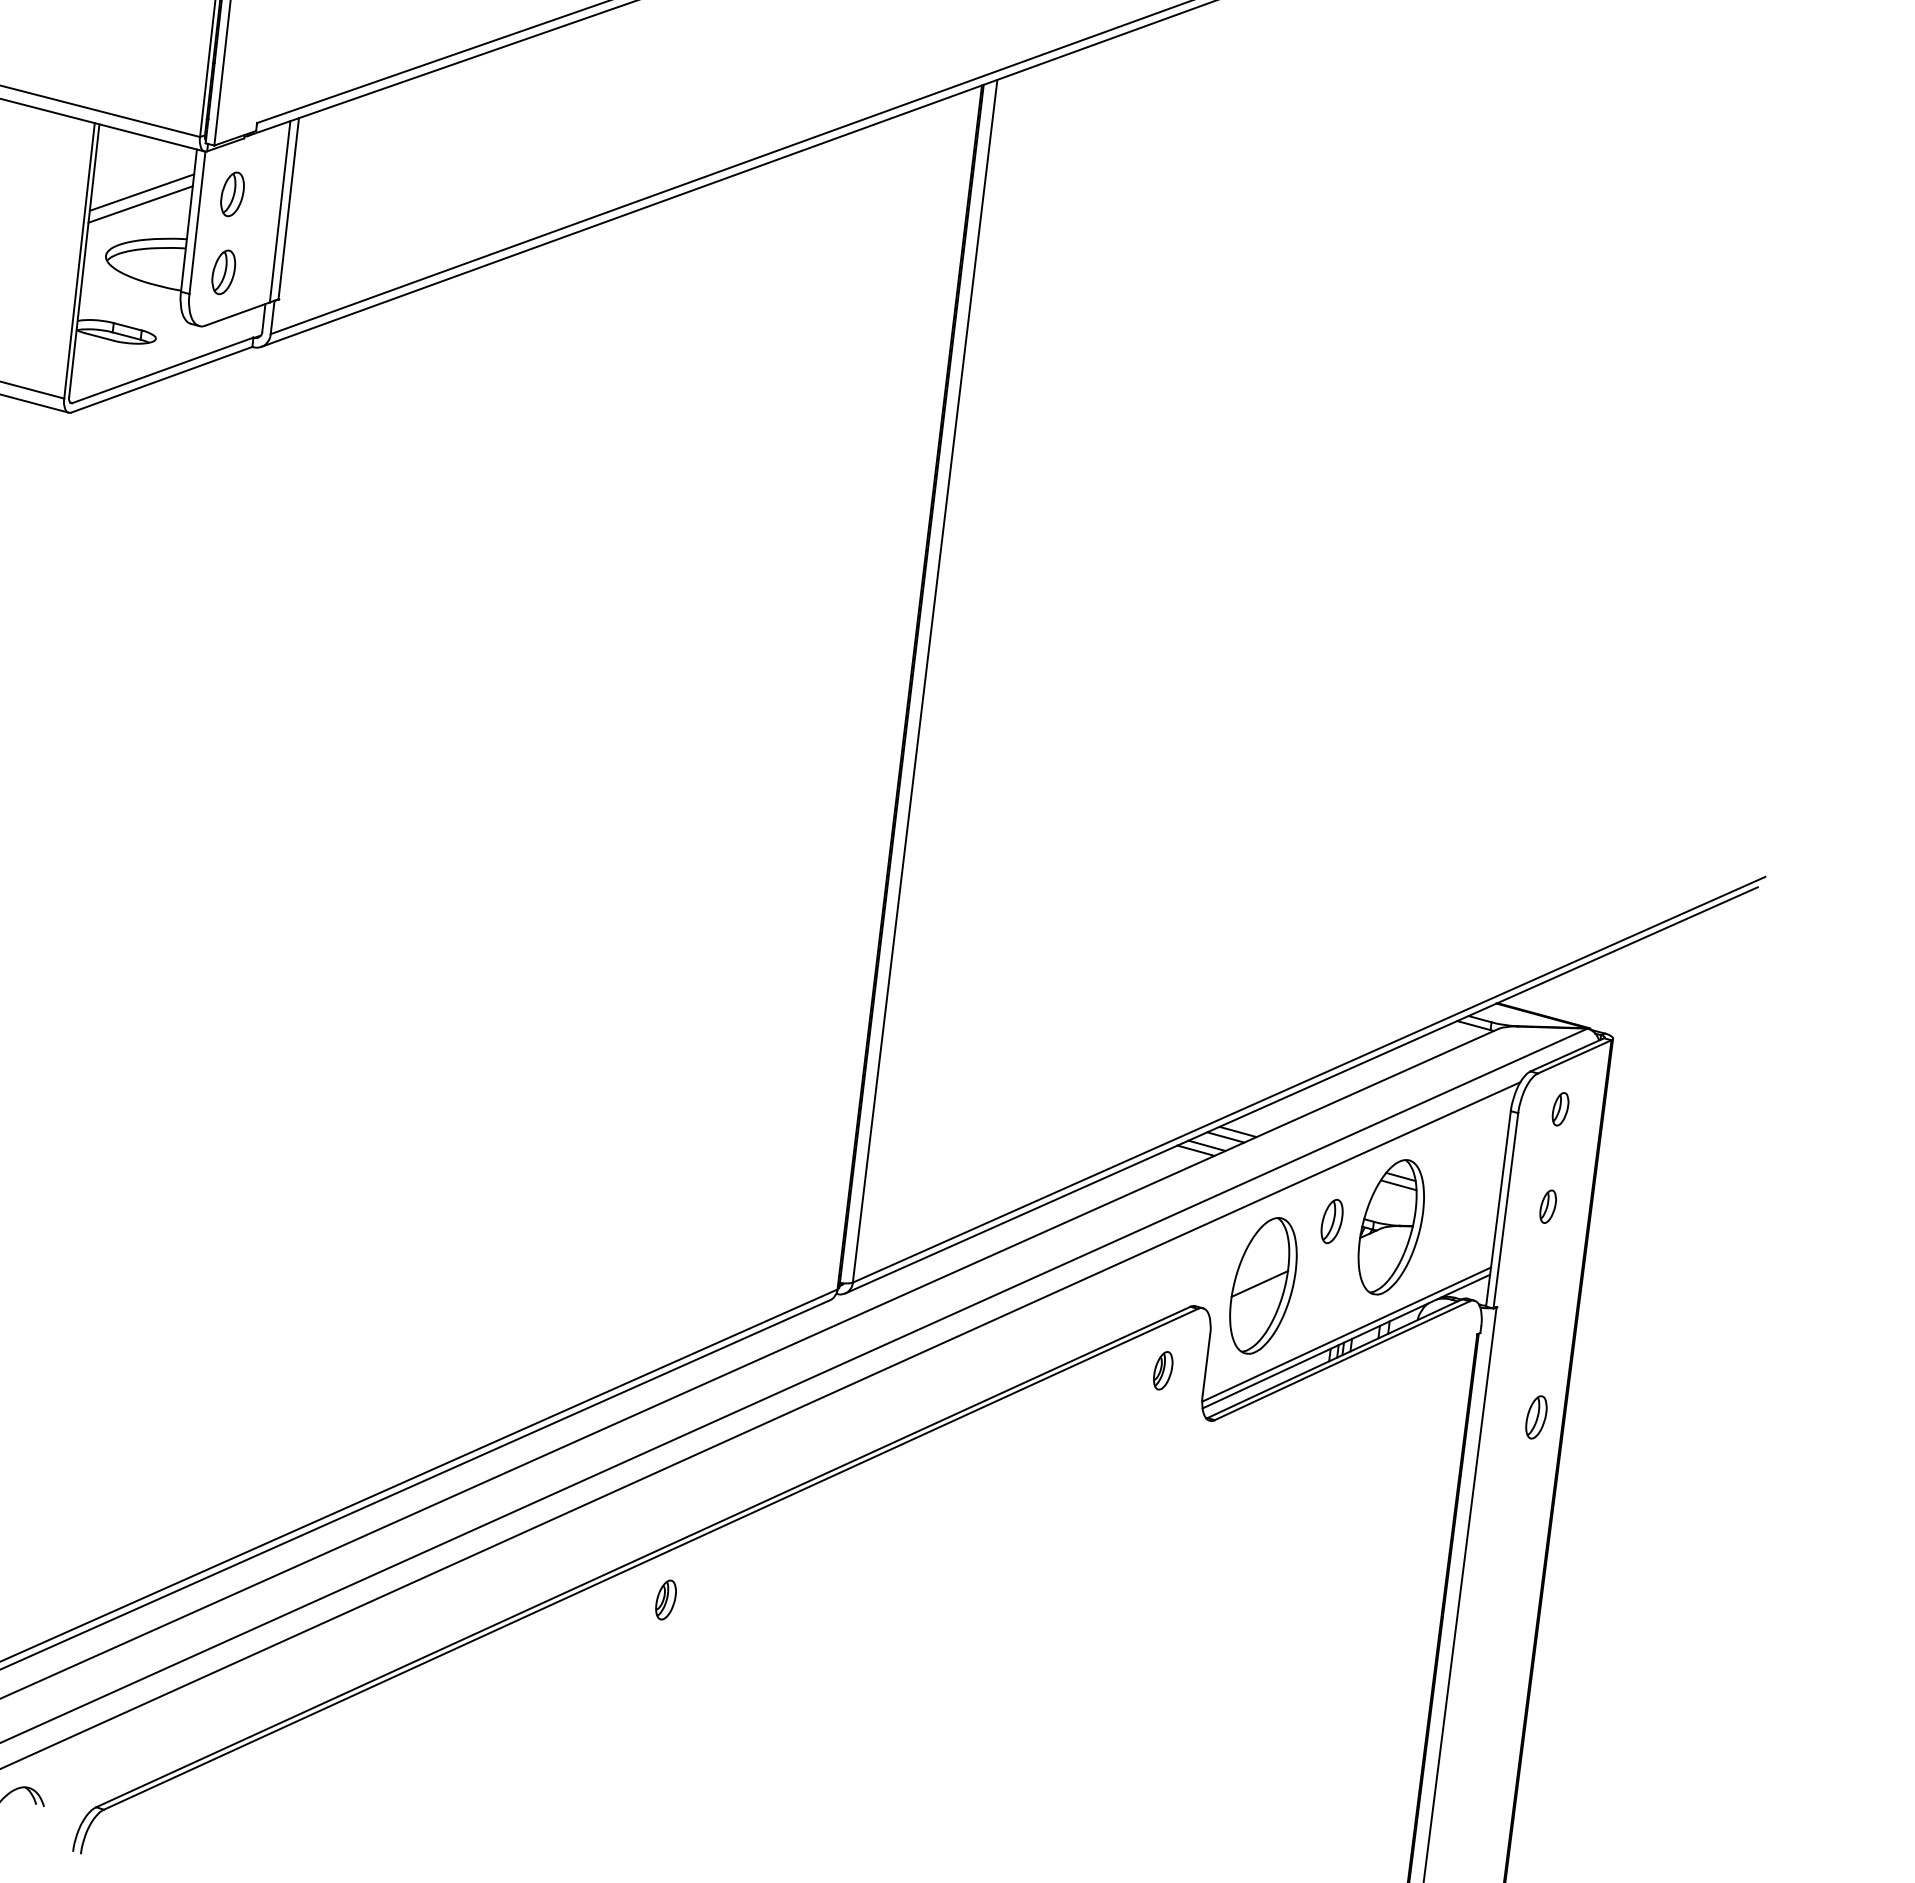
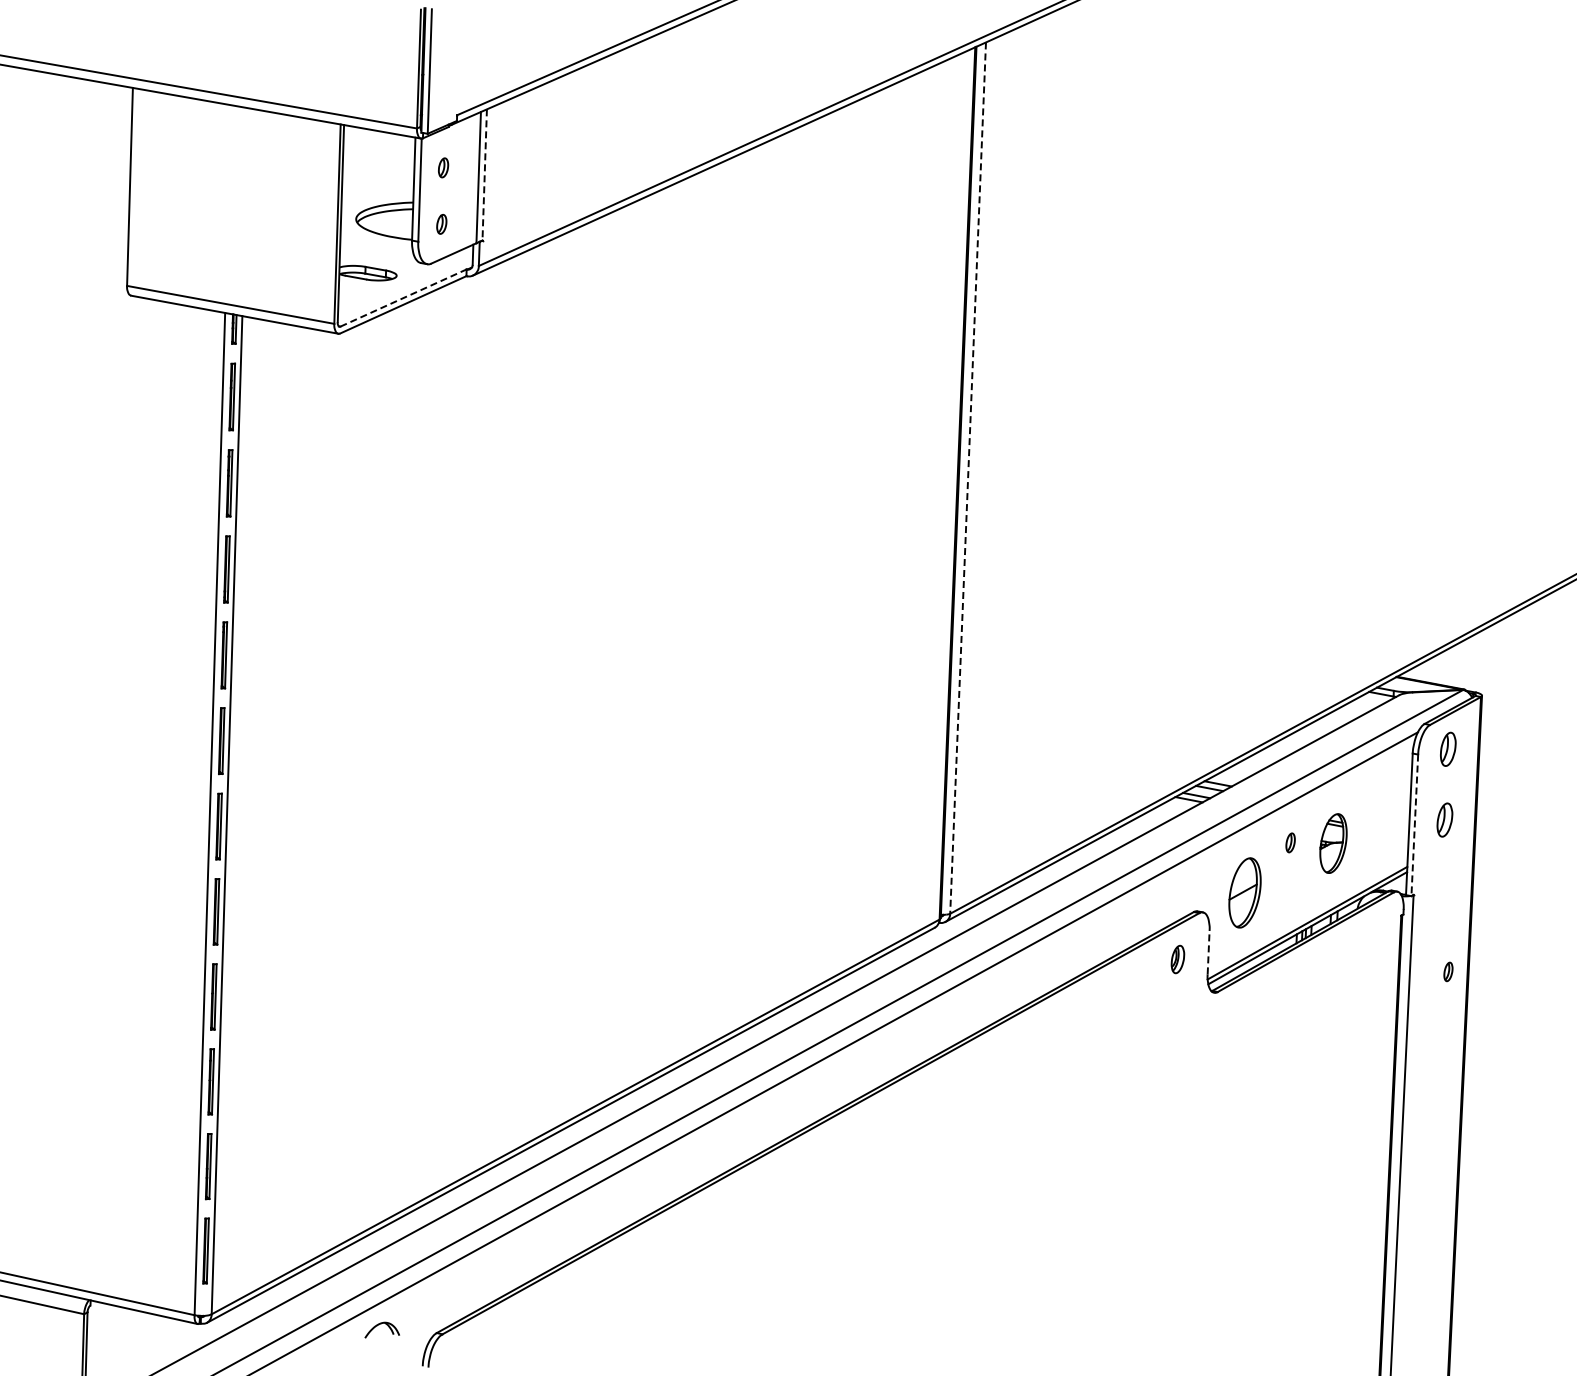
line: (142, 192) -> (378, 171), removed
part: (232, 193) -> (443, 167), size x0.6
line: (139, 204) -> (377, 180), removed
line: (288, 208) -> (484, 174), solid -> dashed
part: (223, 272) -> (441, 224), size x0.6
line: (162, 369) -> (403, 297), solid -> dashed
line: (925, 681) -> (968, 478), solid -> dashed
part: (1560, 1109) -> (1448, 749), size x1.4
part: (1547, 1205) -> (1444, 819), size x1.4
line: (1505, 1210) -> (1414, 825), solid -> dashed
part: (1331, 1221) -> (1290, 842), size x0.6
part: (1391, 1227) -> (1333, 843), size x0.6
part: (1262, 1285) -> (1244, 892), size x0.7
line: (1206, 1364) -> (1208, 952), solid -> dashed
part: (1536, 1416) -> (1448, 971), size x0.6
part: (665, 1600) -> (833, 1152), removed

